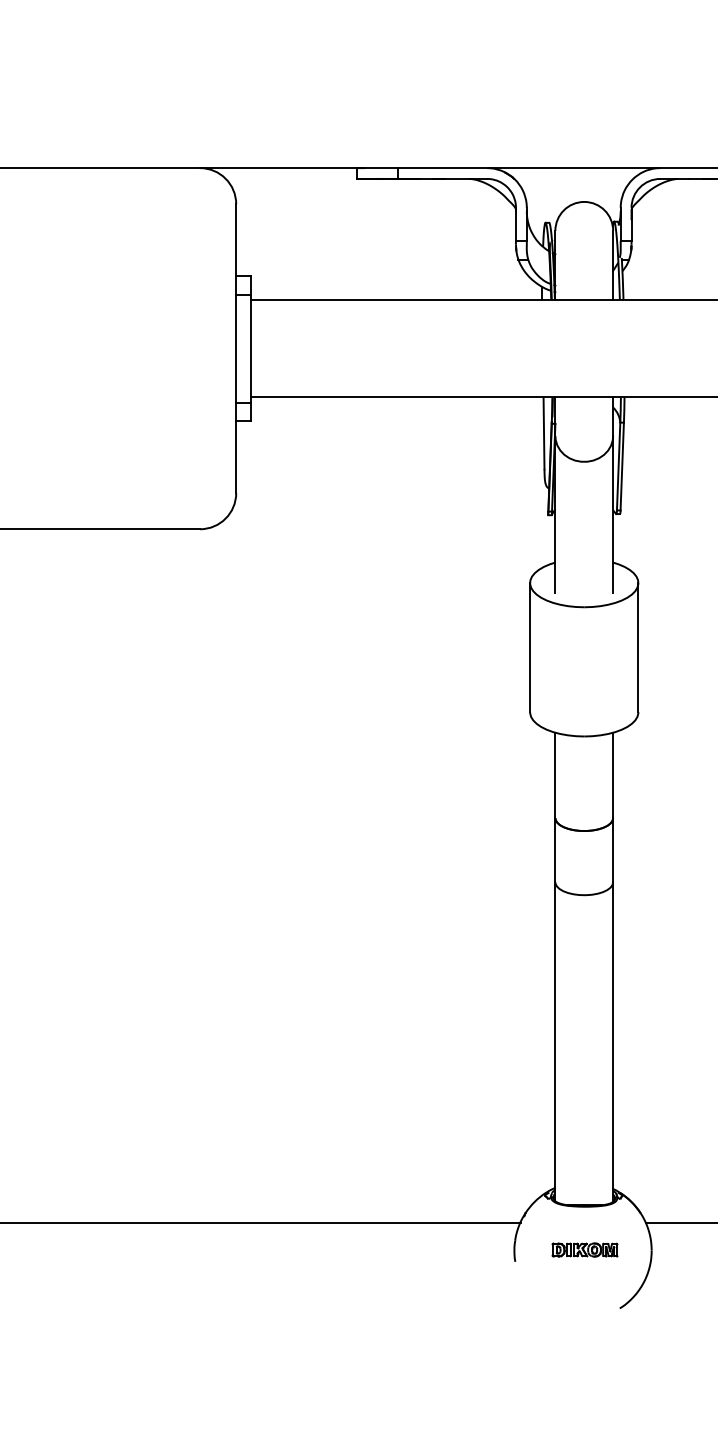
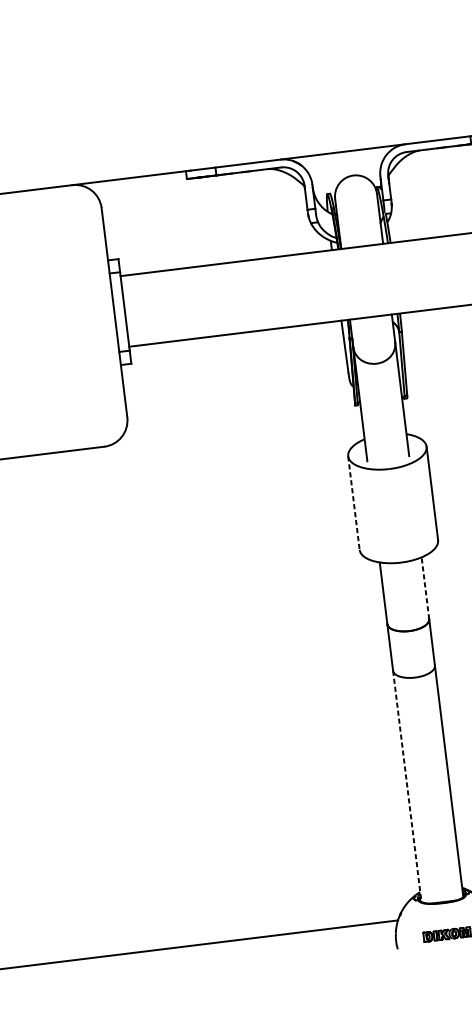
line: (530, 647) -> (354, 502), solid -> dashed
line: (613, 775) -> (425, 588), solid -> dashed
line: (555, 1042) -> (407, 786), solid -> dashed

